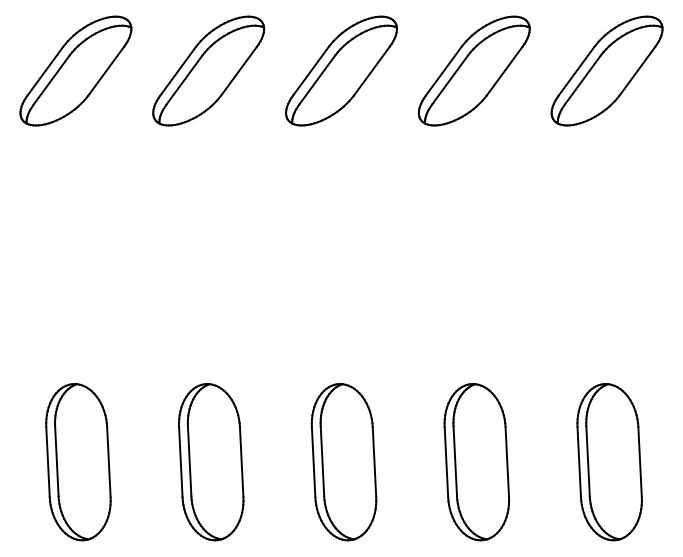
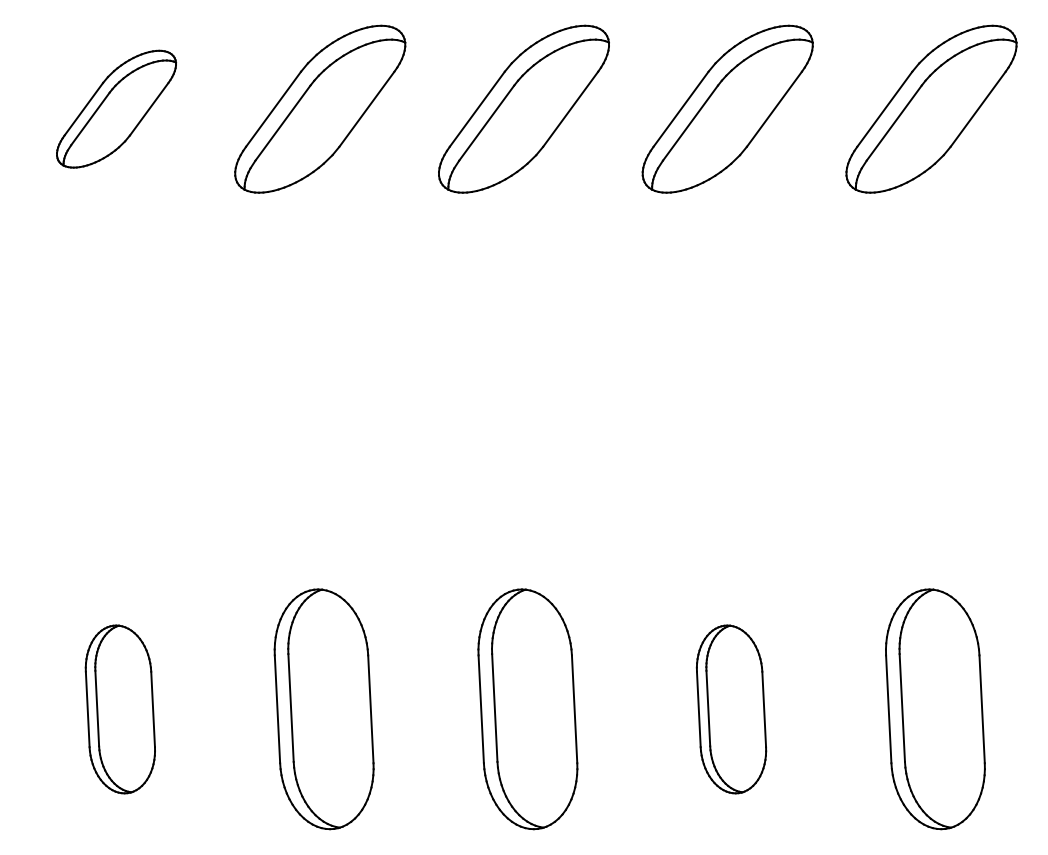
part: (75, 70) -> (115, 108), size x0.7
part: (78, 462) -> (120, 709), size x0.7
part: (476, 462) -> (731, 709), size x0.7

